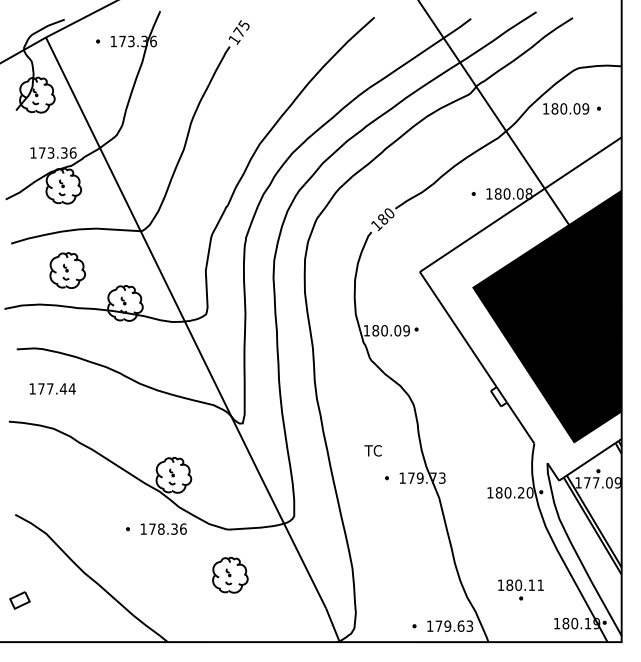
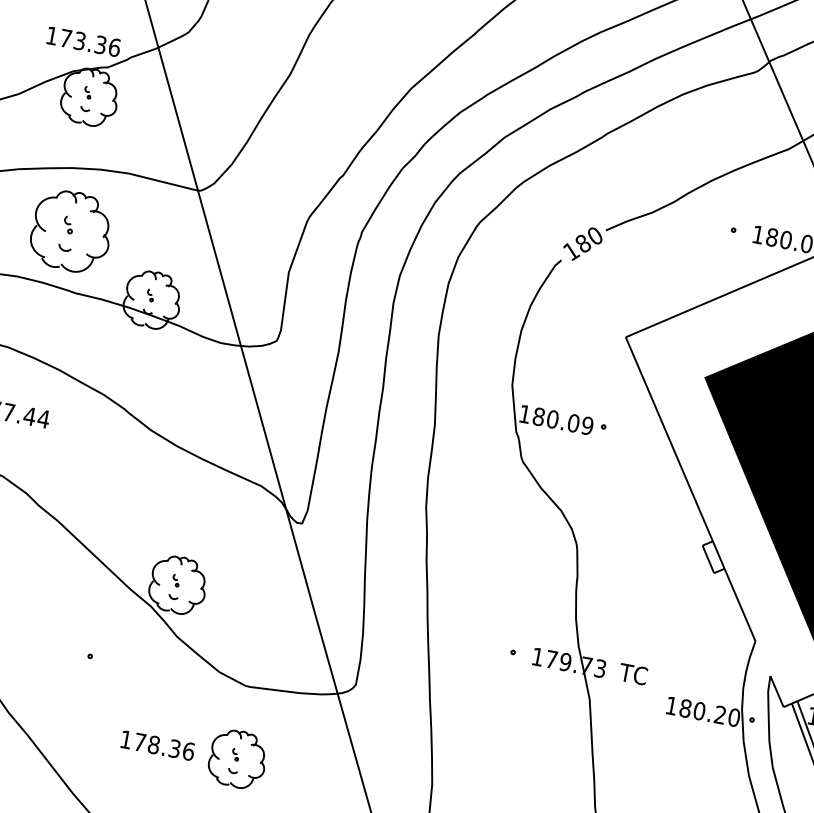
part: (67, 270) -> (71, 231), size x1.4
text: (372, 450) -> (632, 673), moved
text: (163, 528) -> (157, 744), moved

